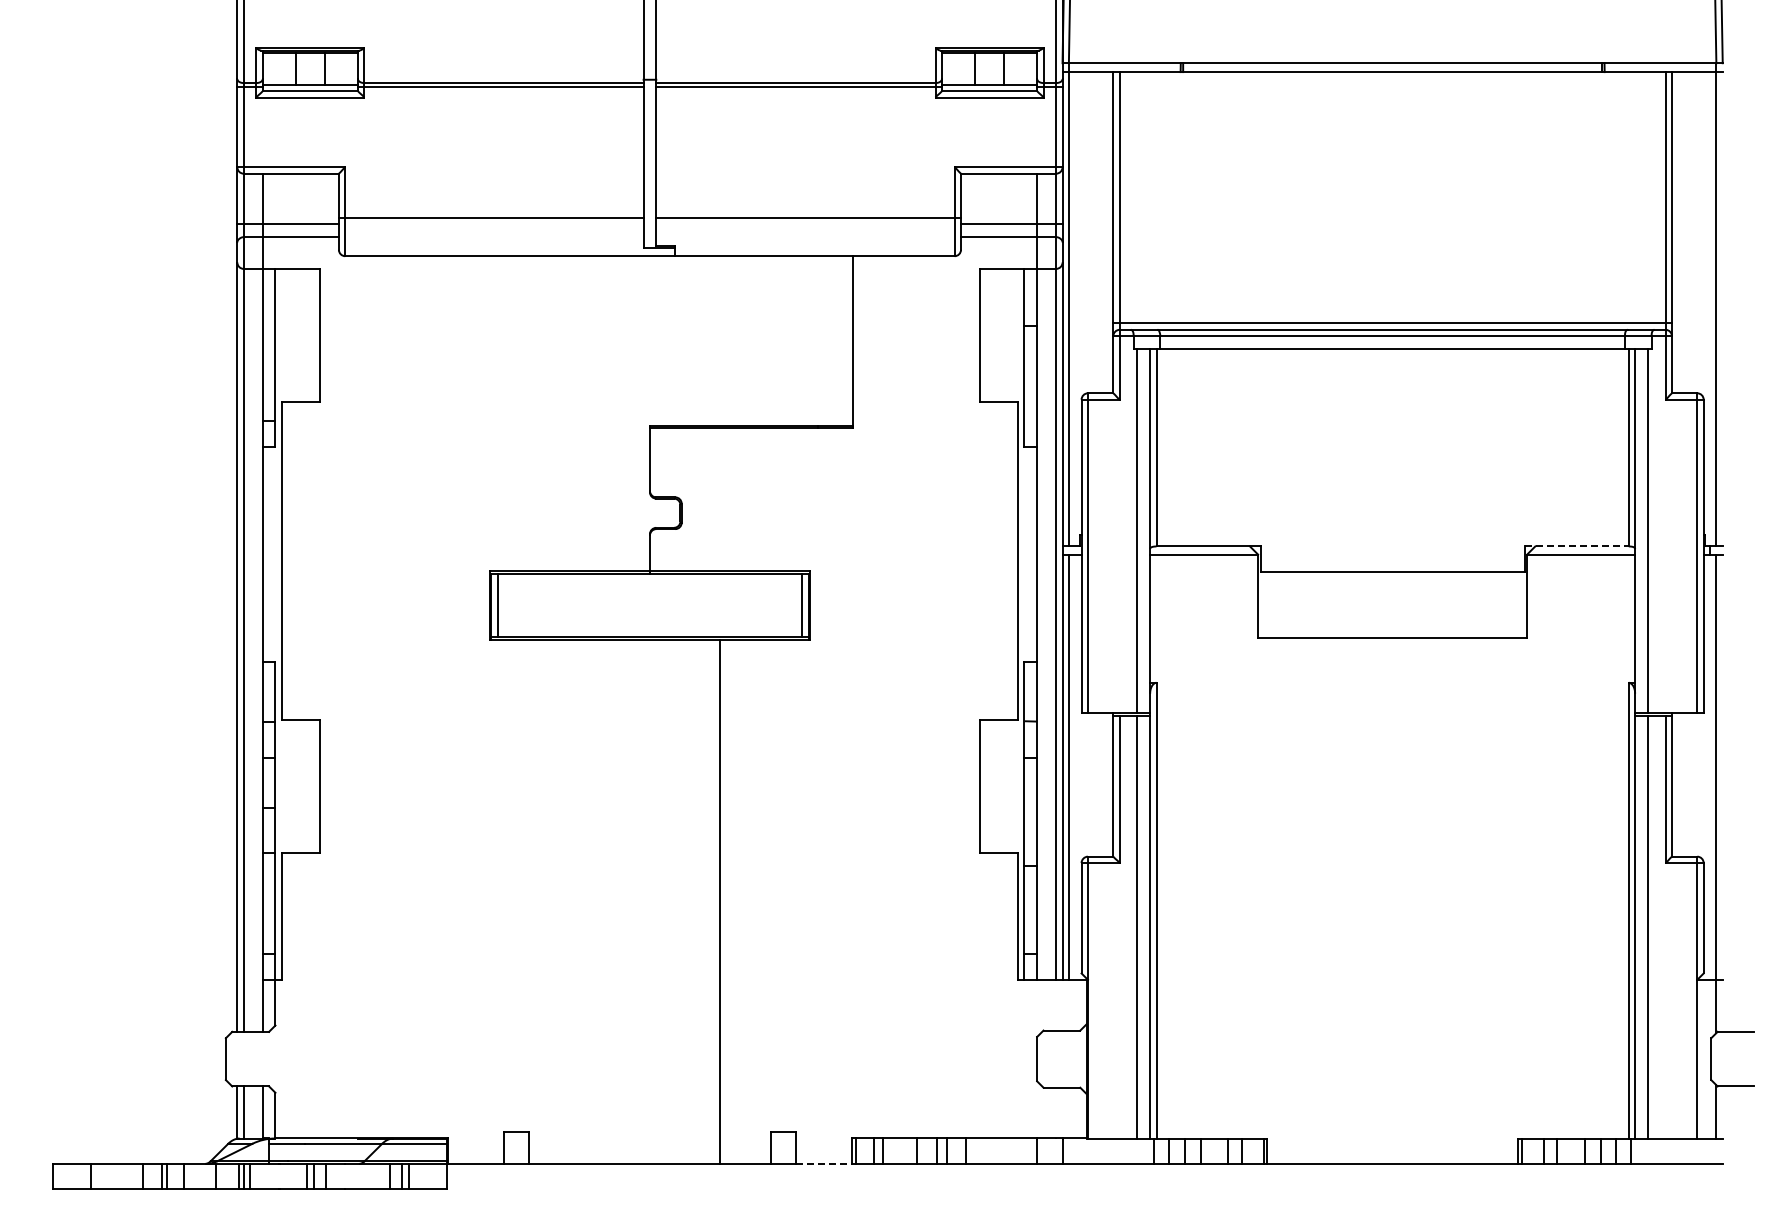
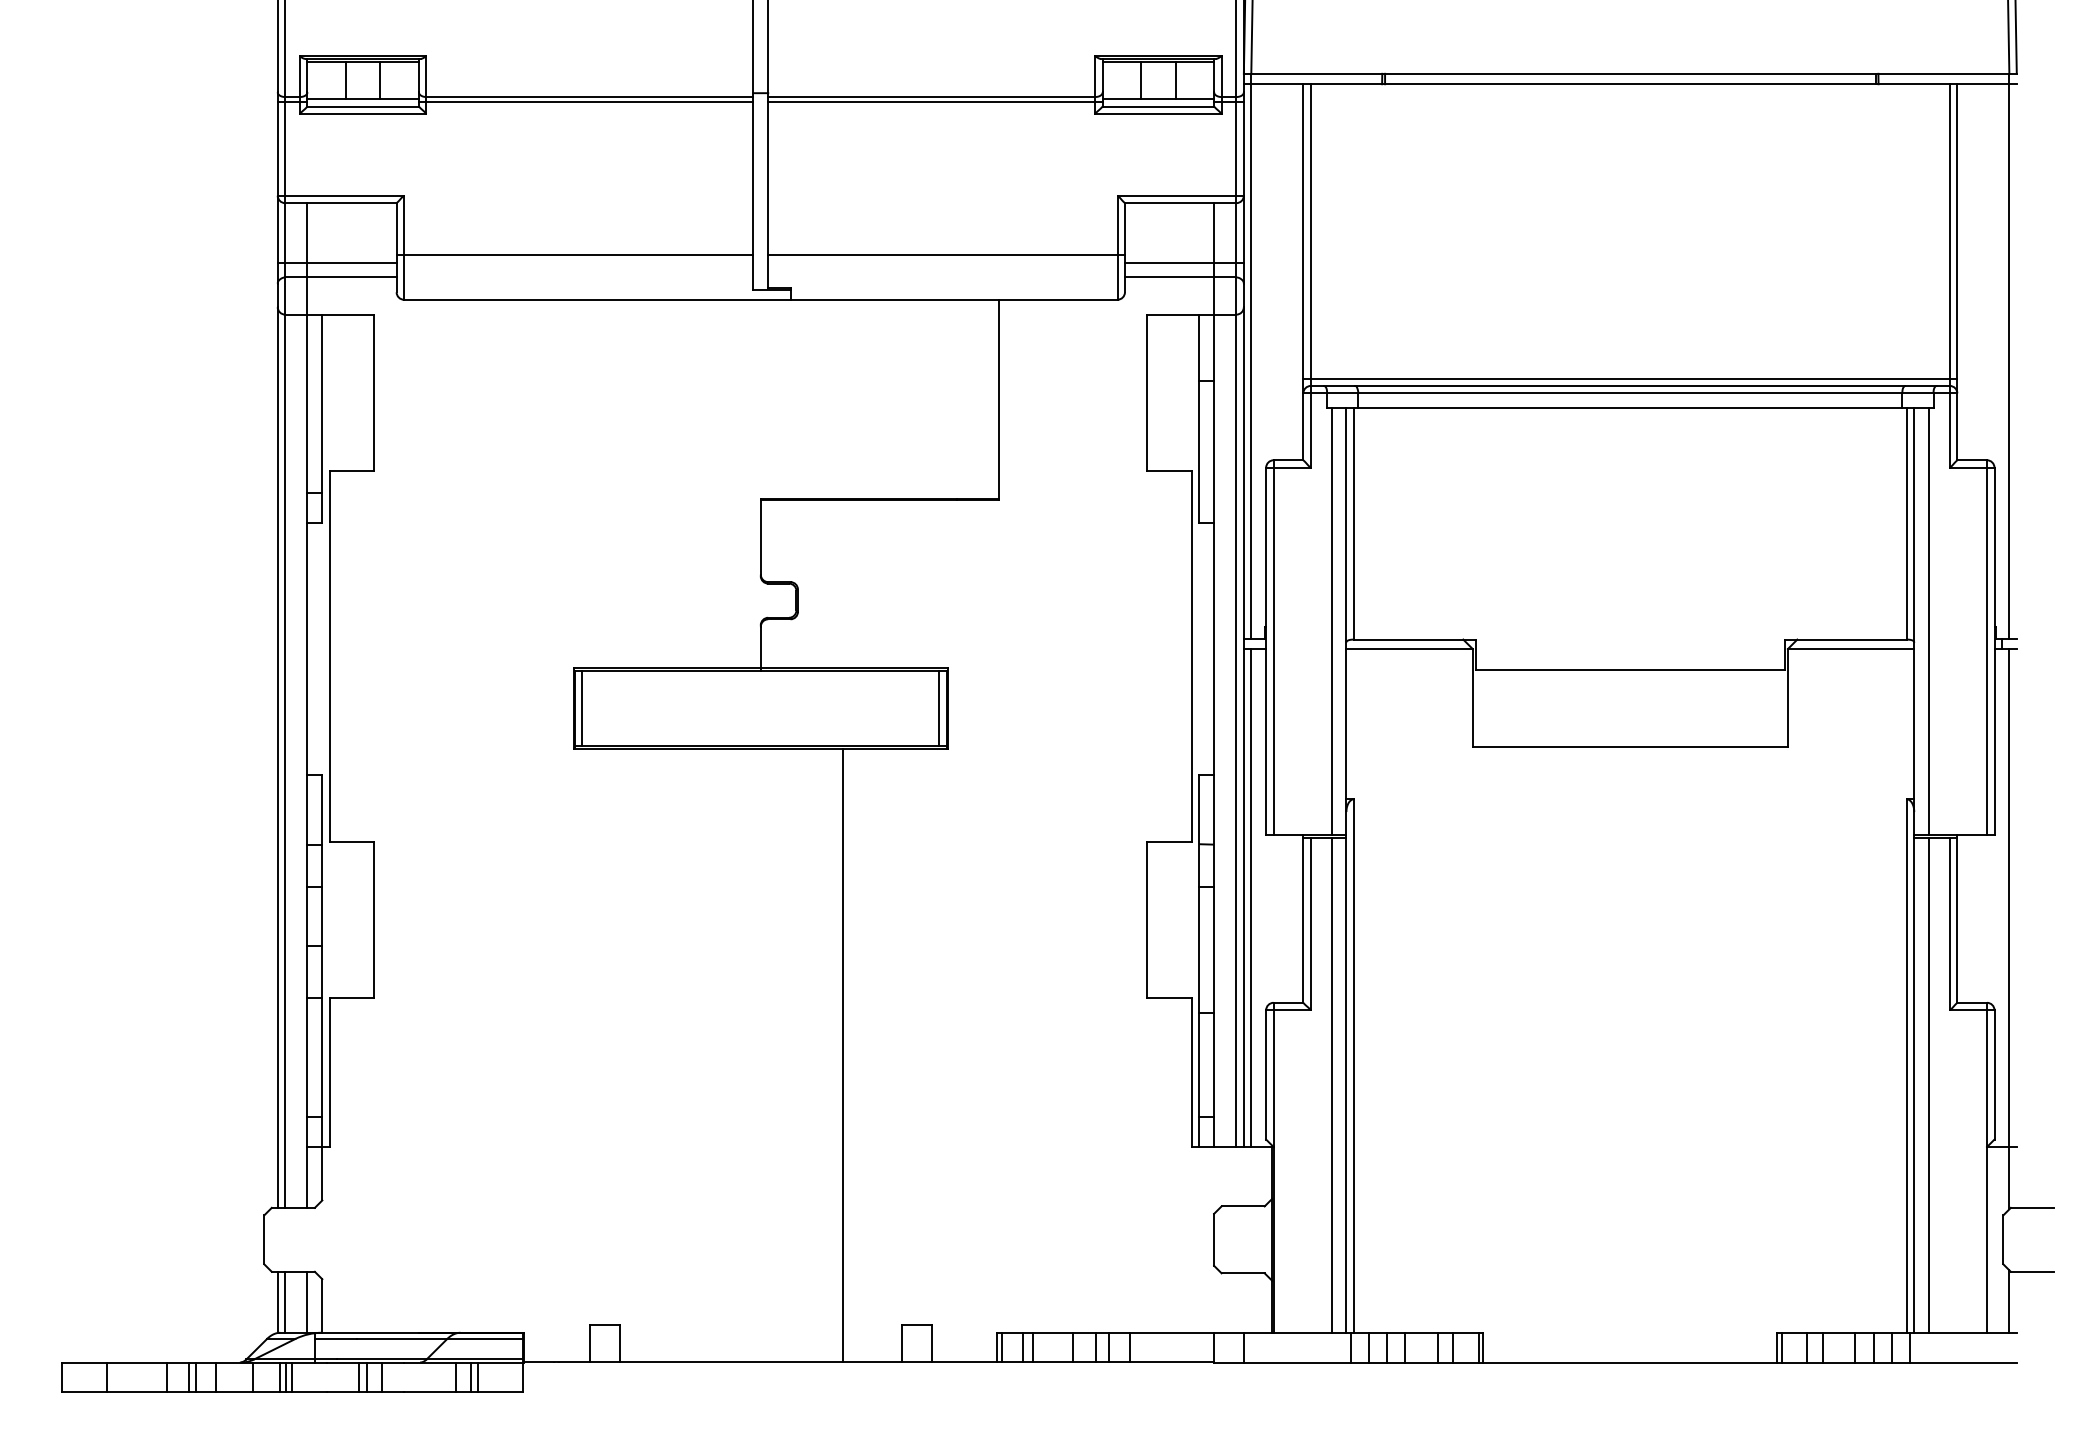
line: (1577, 546) -> (1846, 639), dashed -> solid
line: (823, 1163) -> (963, 1362), dashed -> solid

